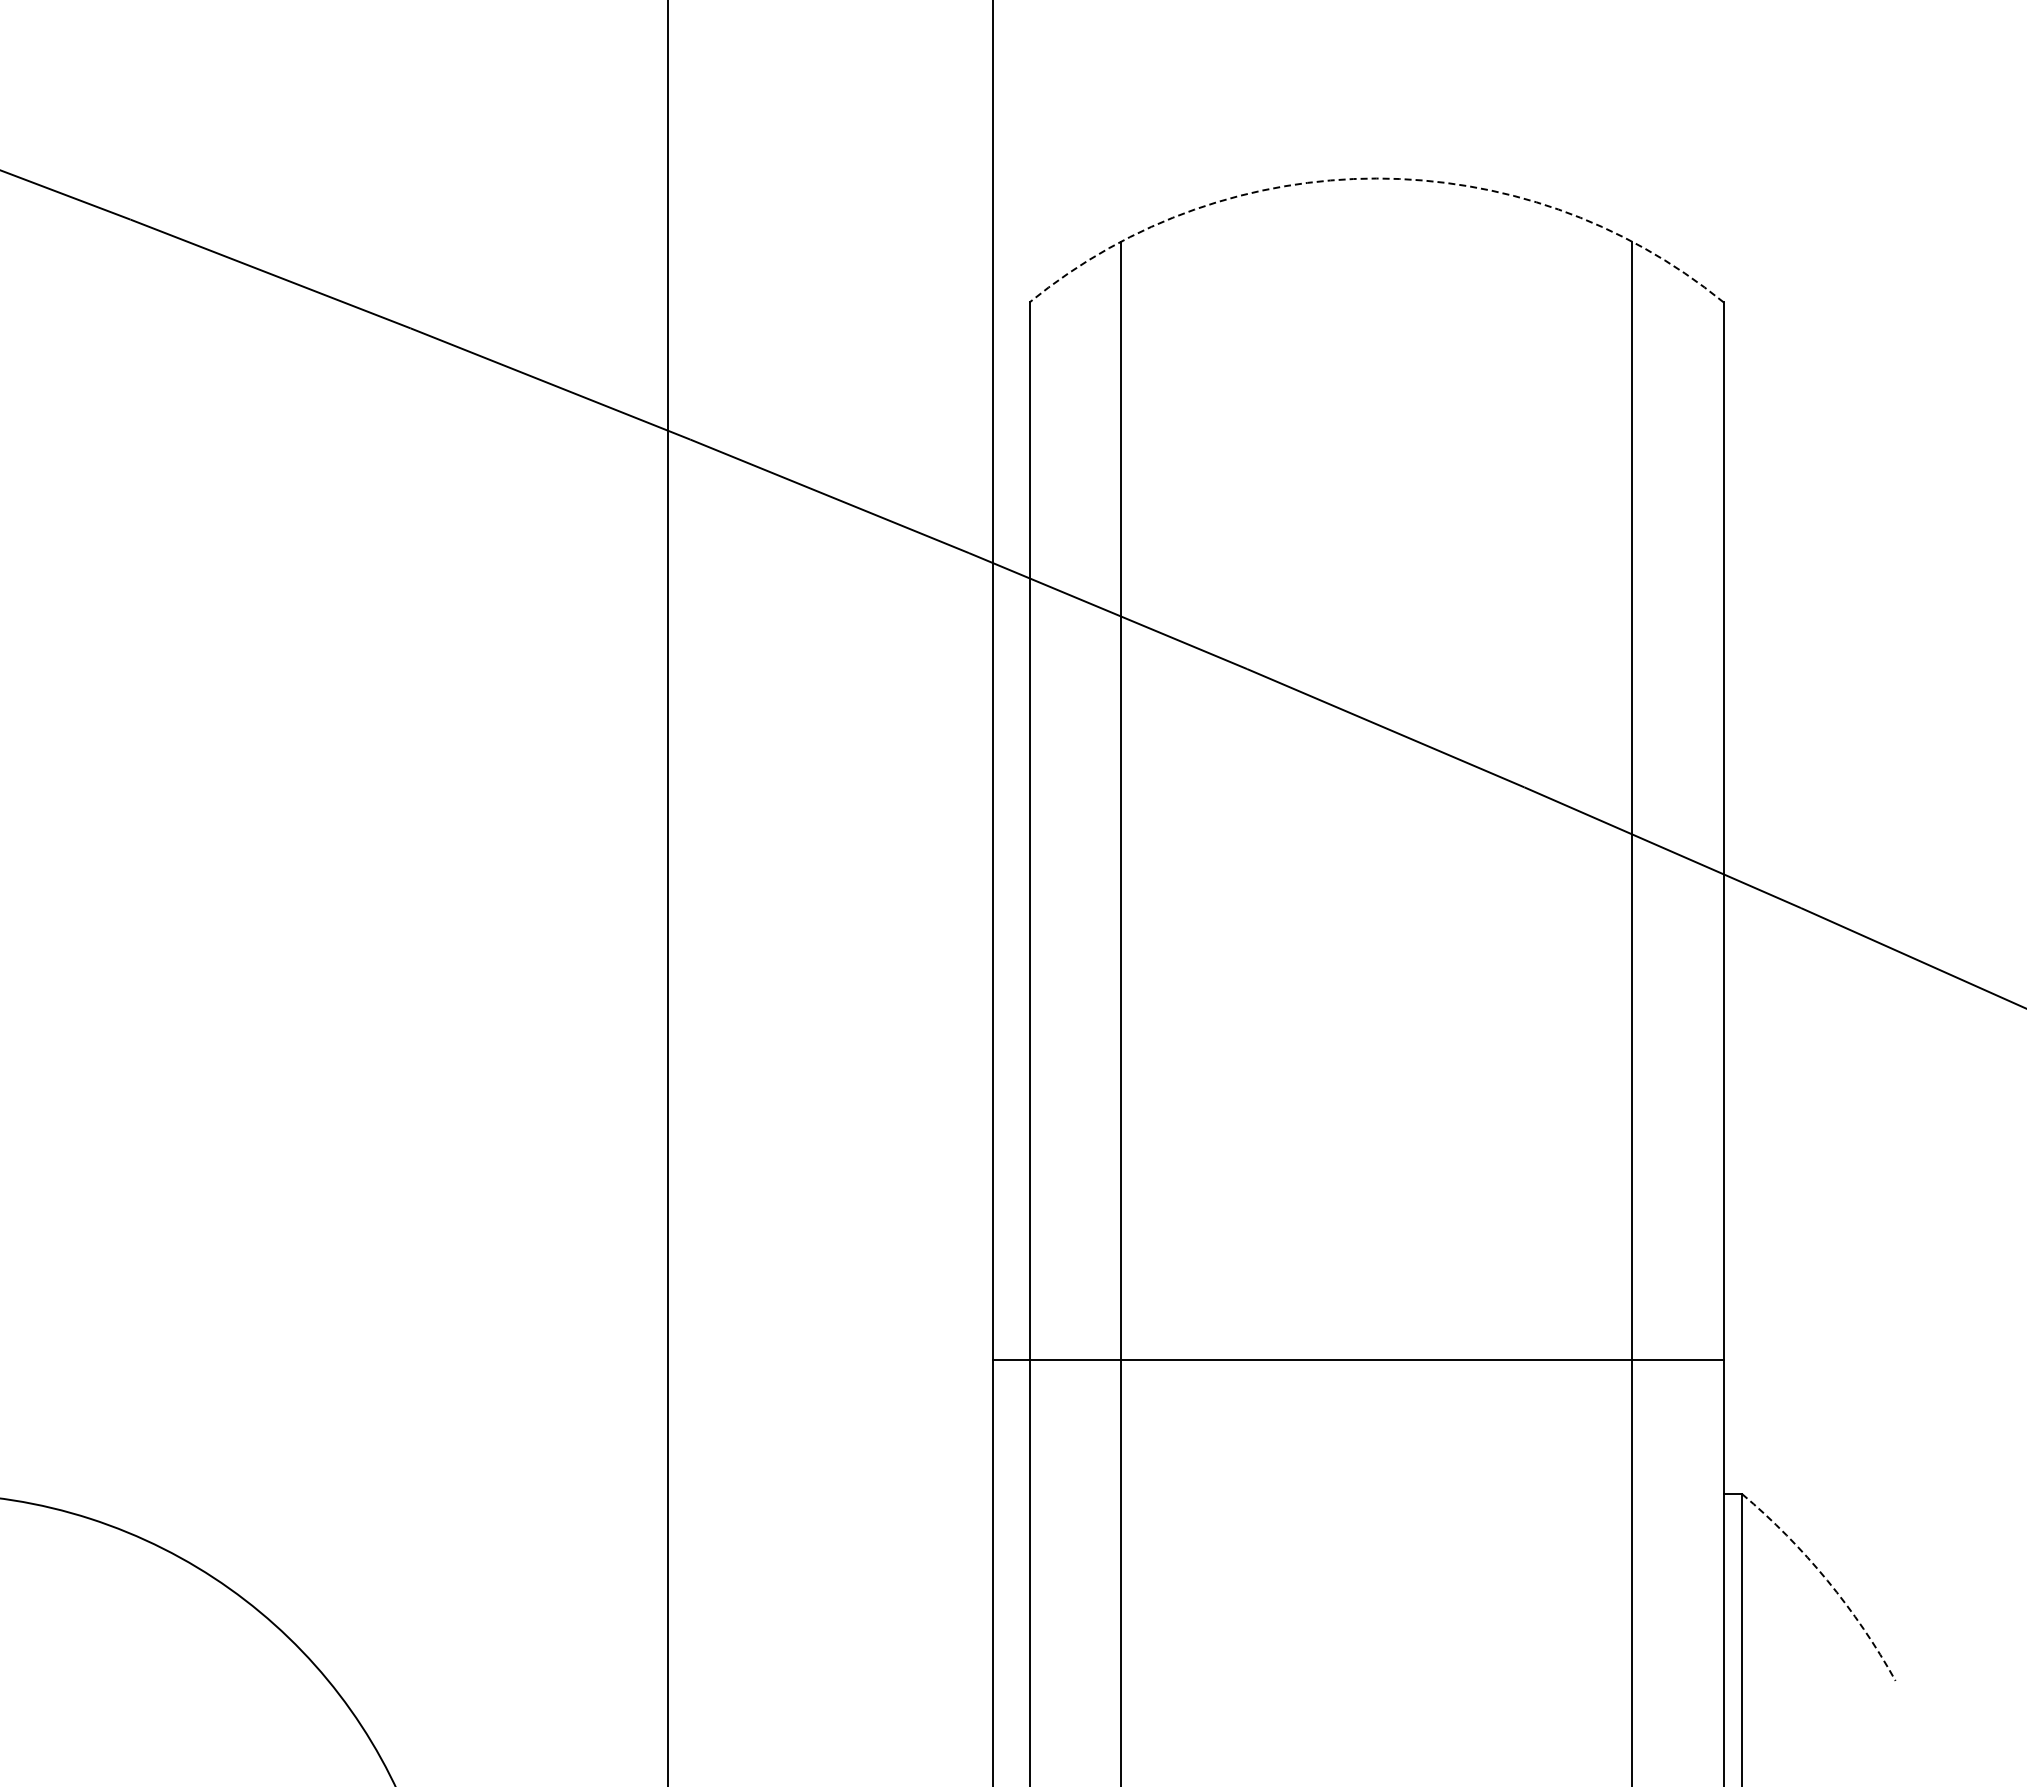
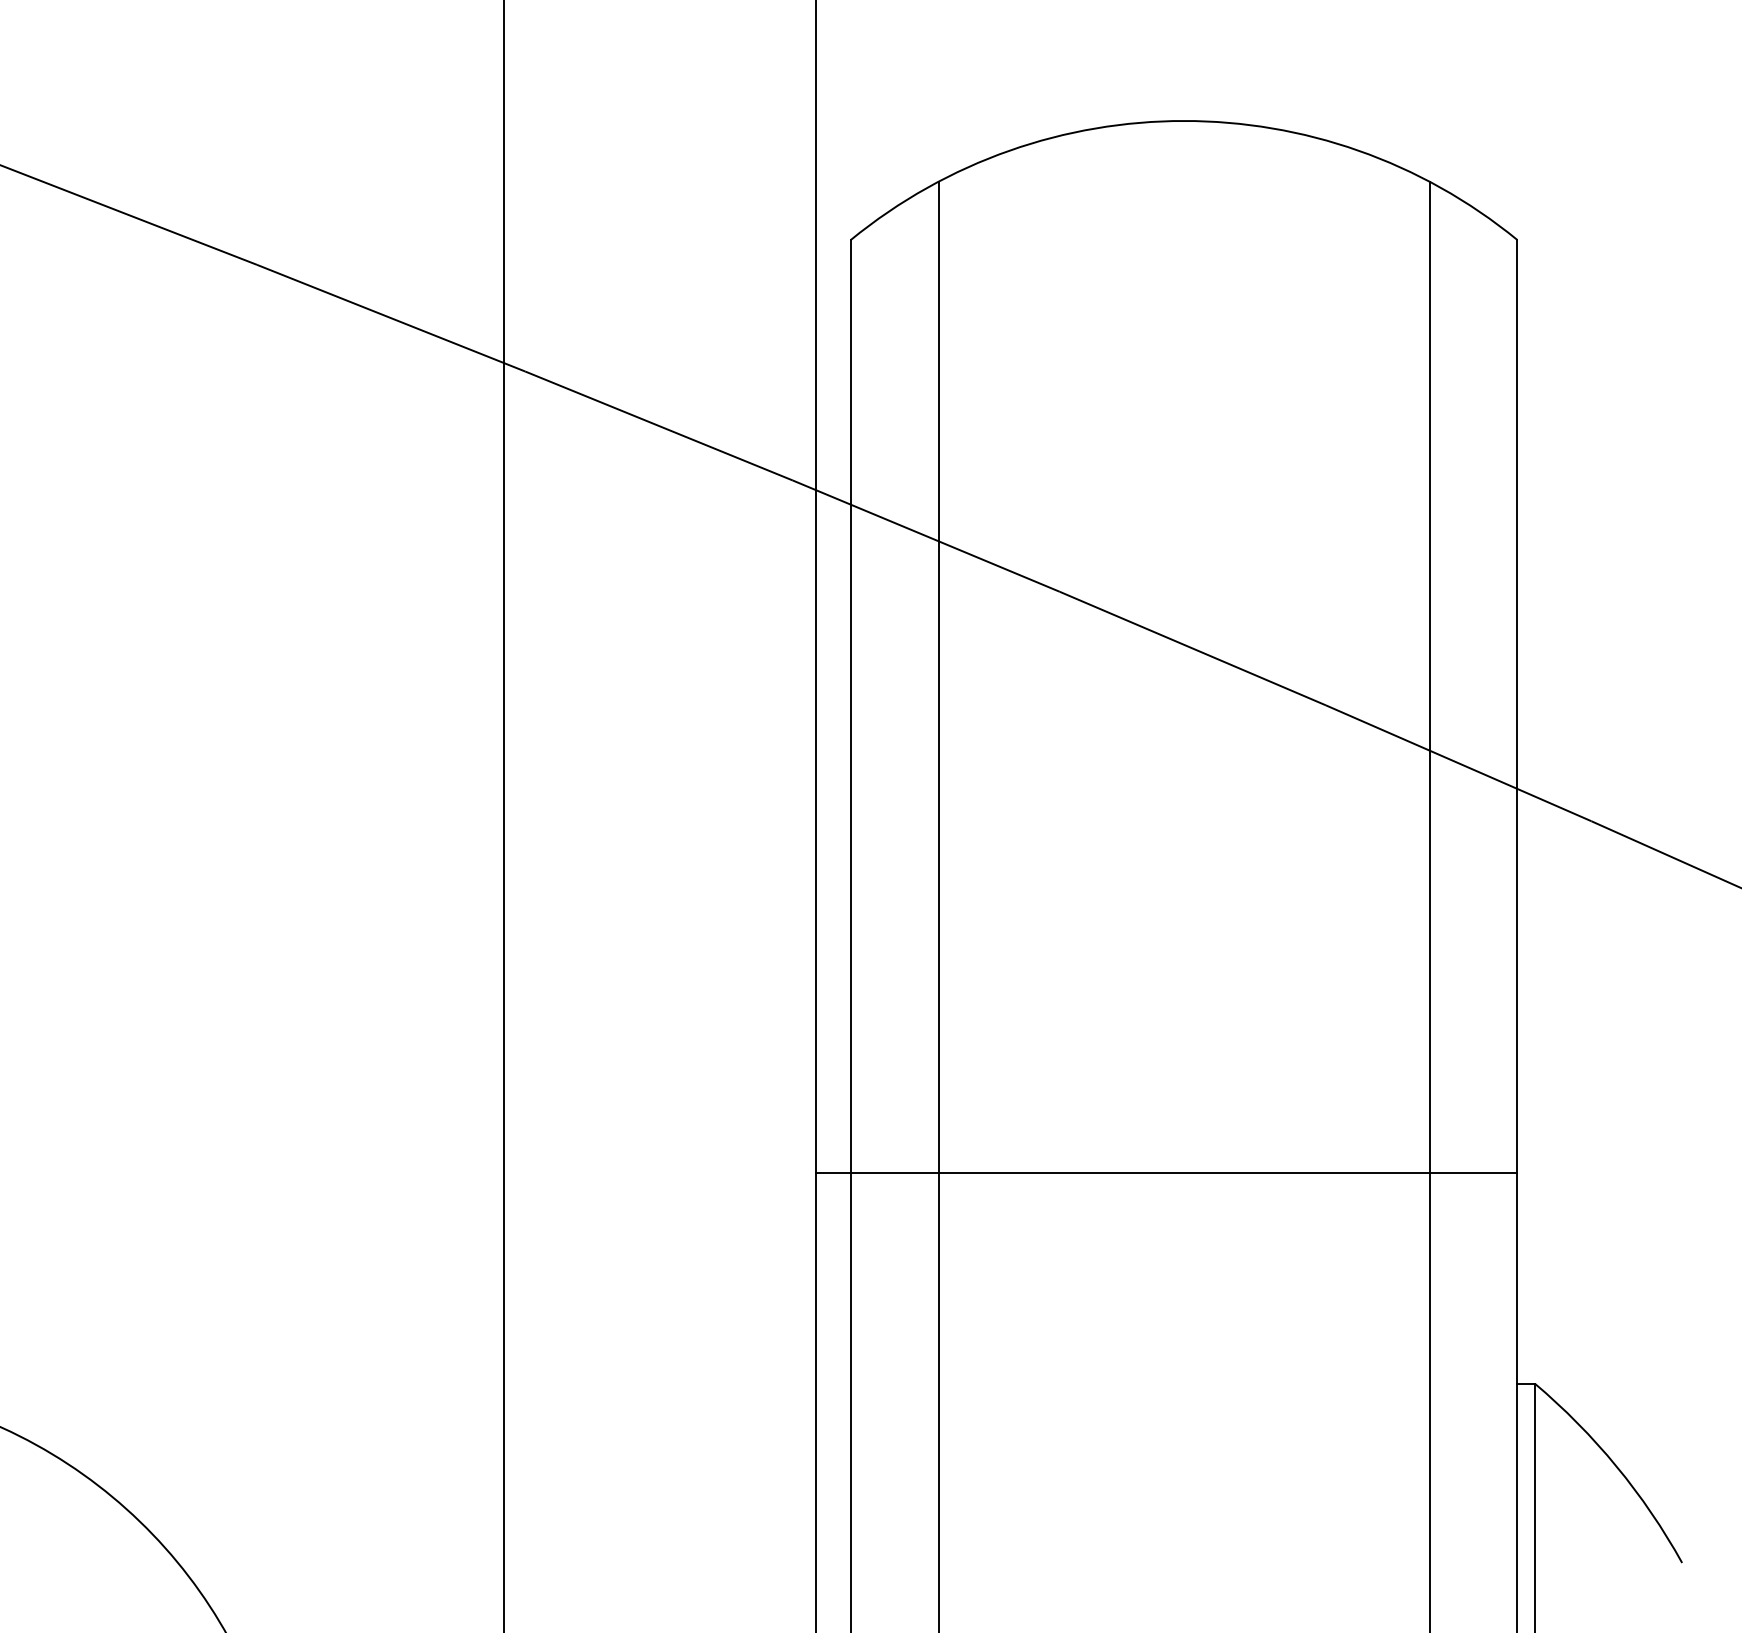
arc: (1376, 178) -> (1183, 120), dashed -> solid
line: (1357, 1359) -> (1165, 1172), moved
arc: (1827, 1580) -> (1616, 1466), dashed -> solid

